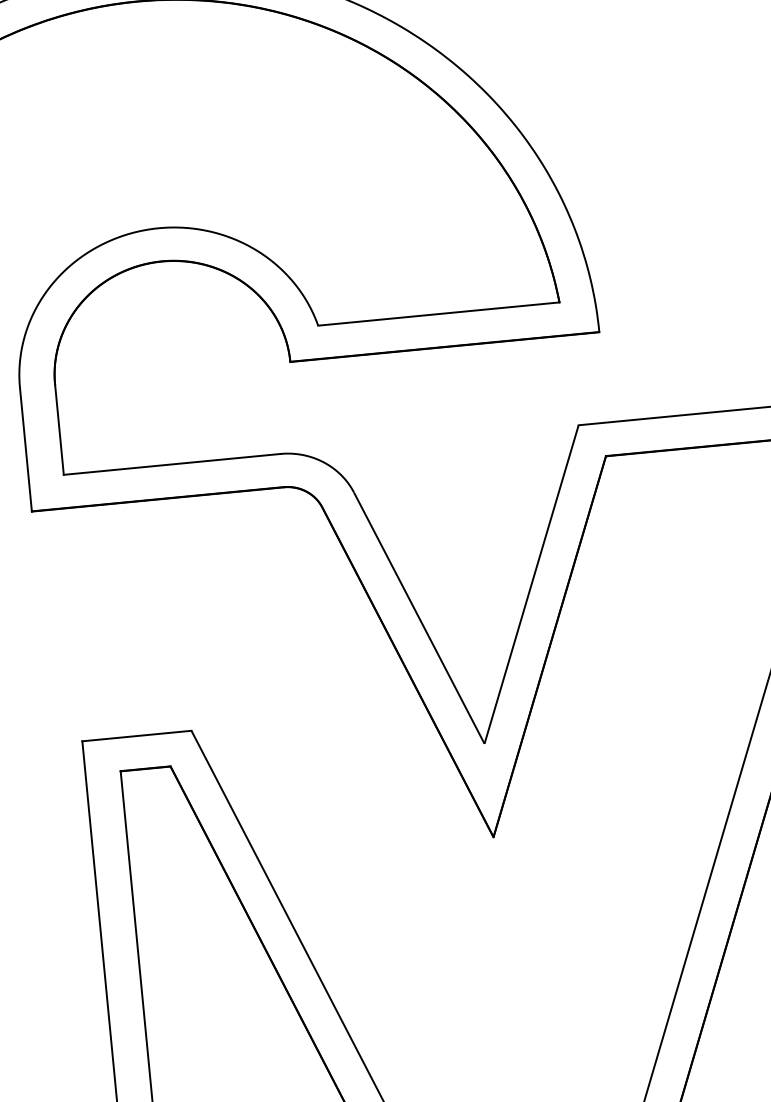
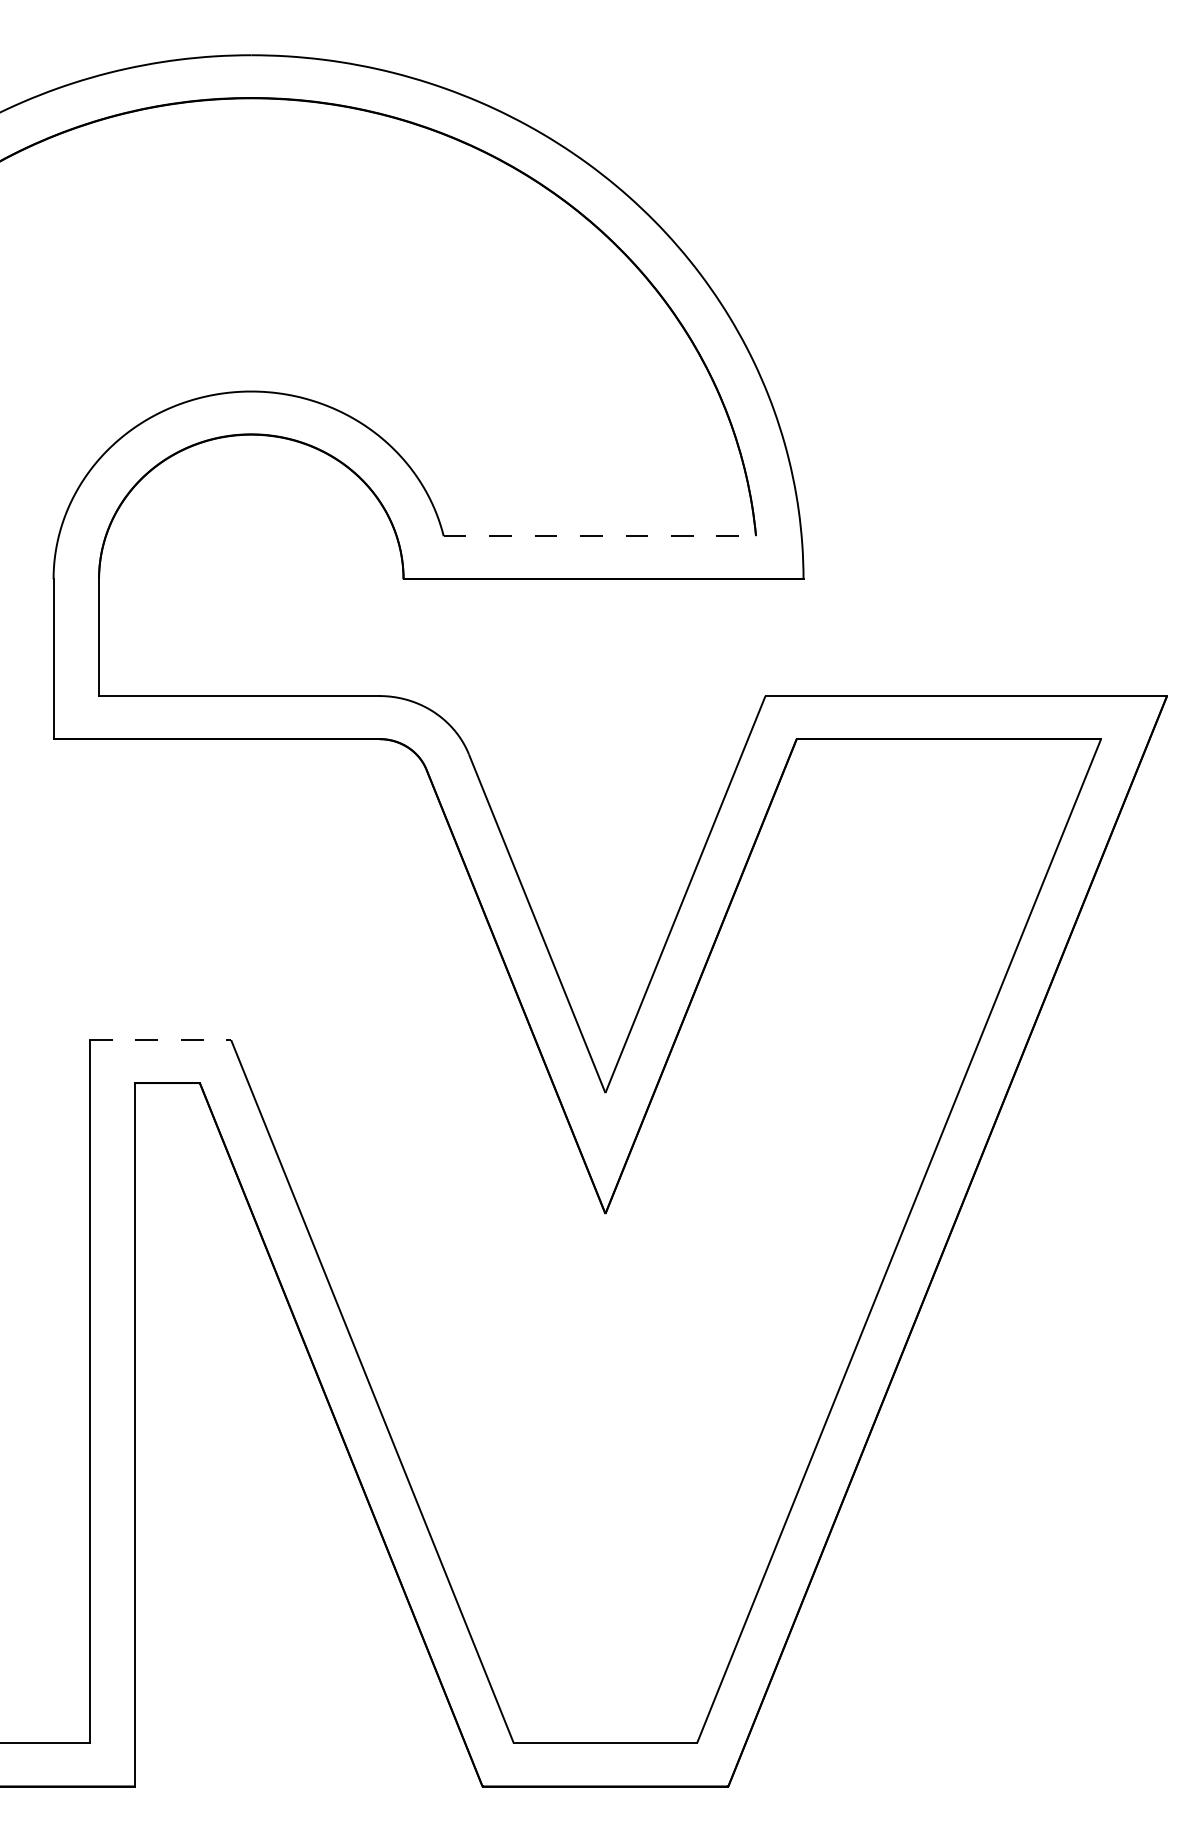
line: (439, 314) -> (600, 536), solid -> dashed
line: (136, 736) -> (160, 1040), solid -> dashed

